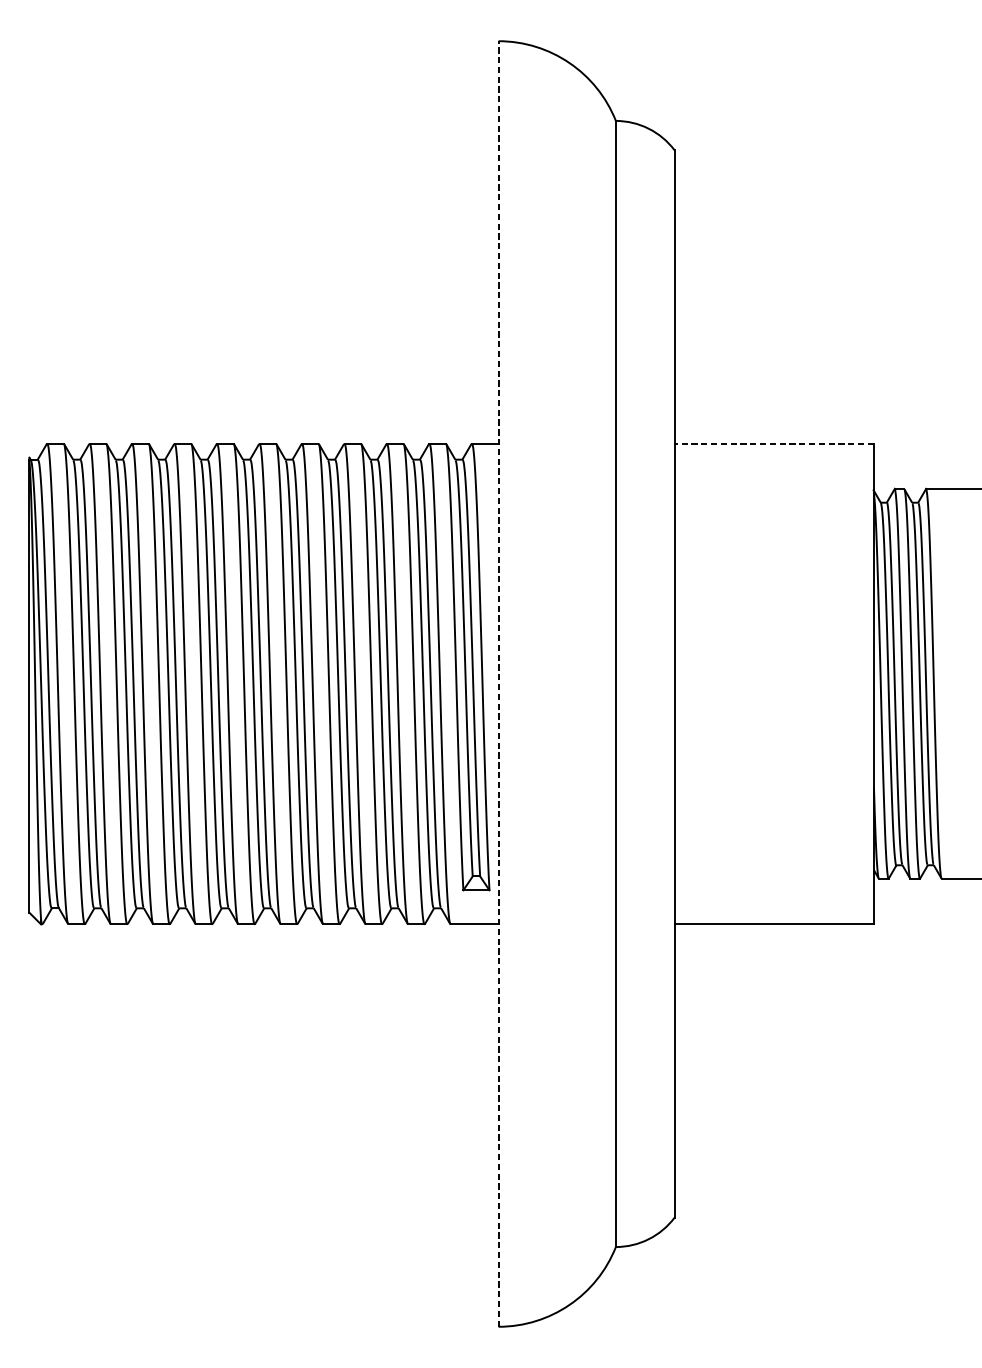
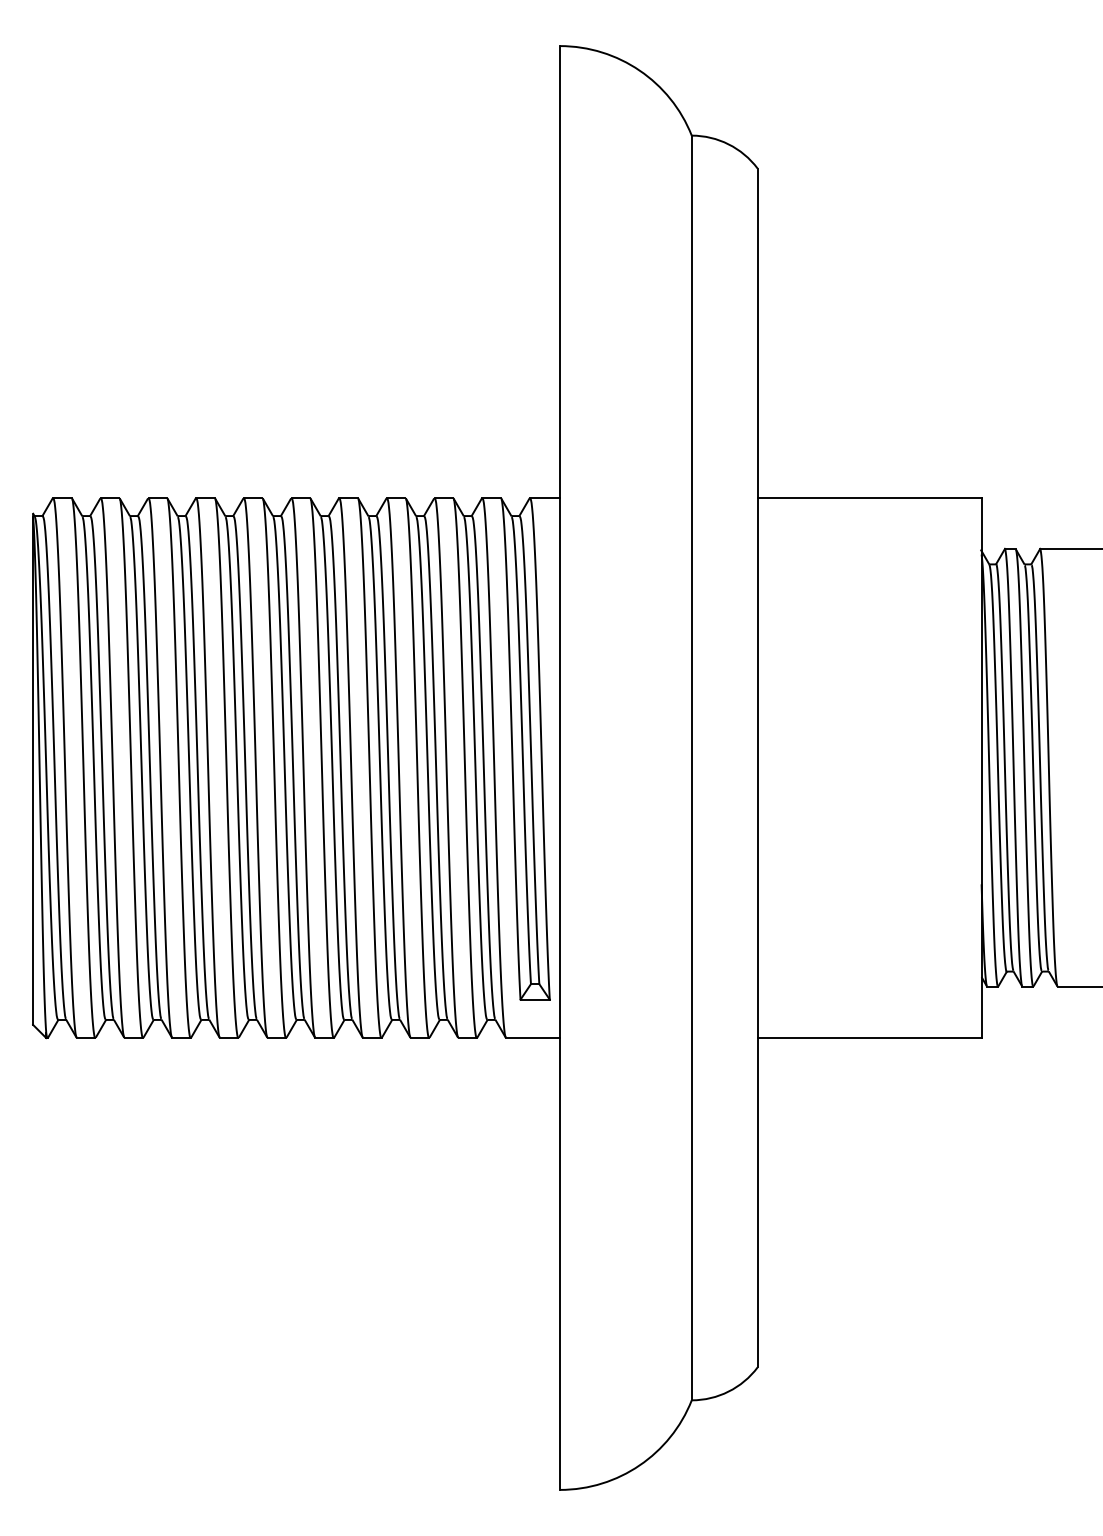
line: (774, 443) -> (869, 497), dashed -> solid
line: (499, 683) -> (560, 767), dashed -> solid

